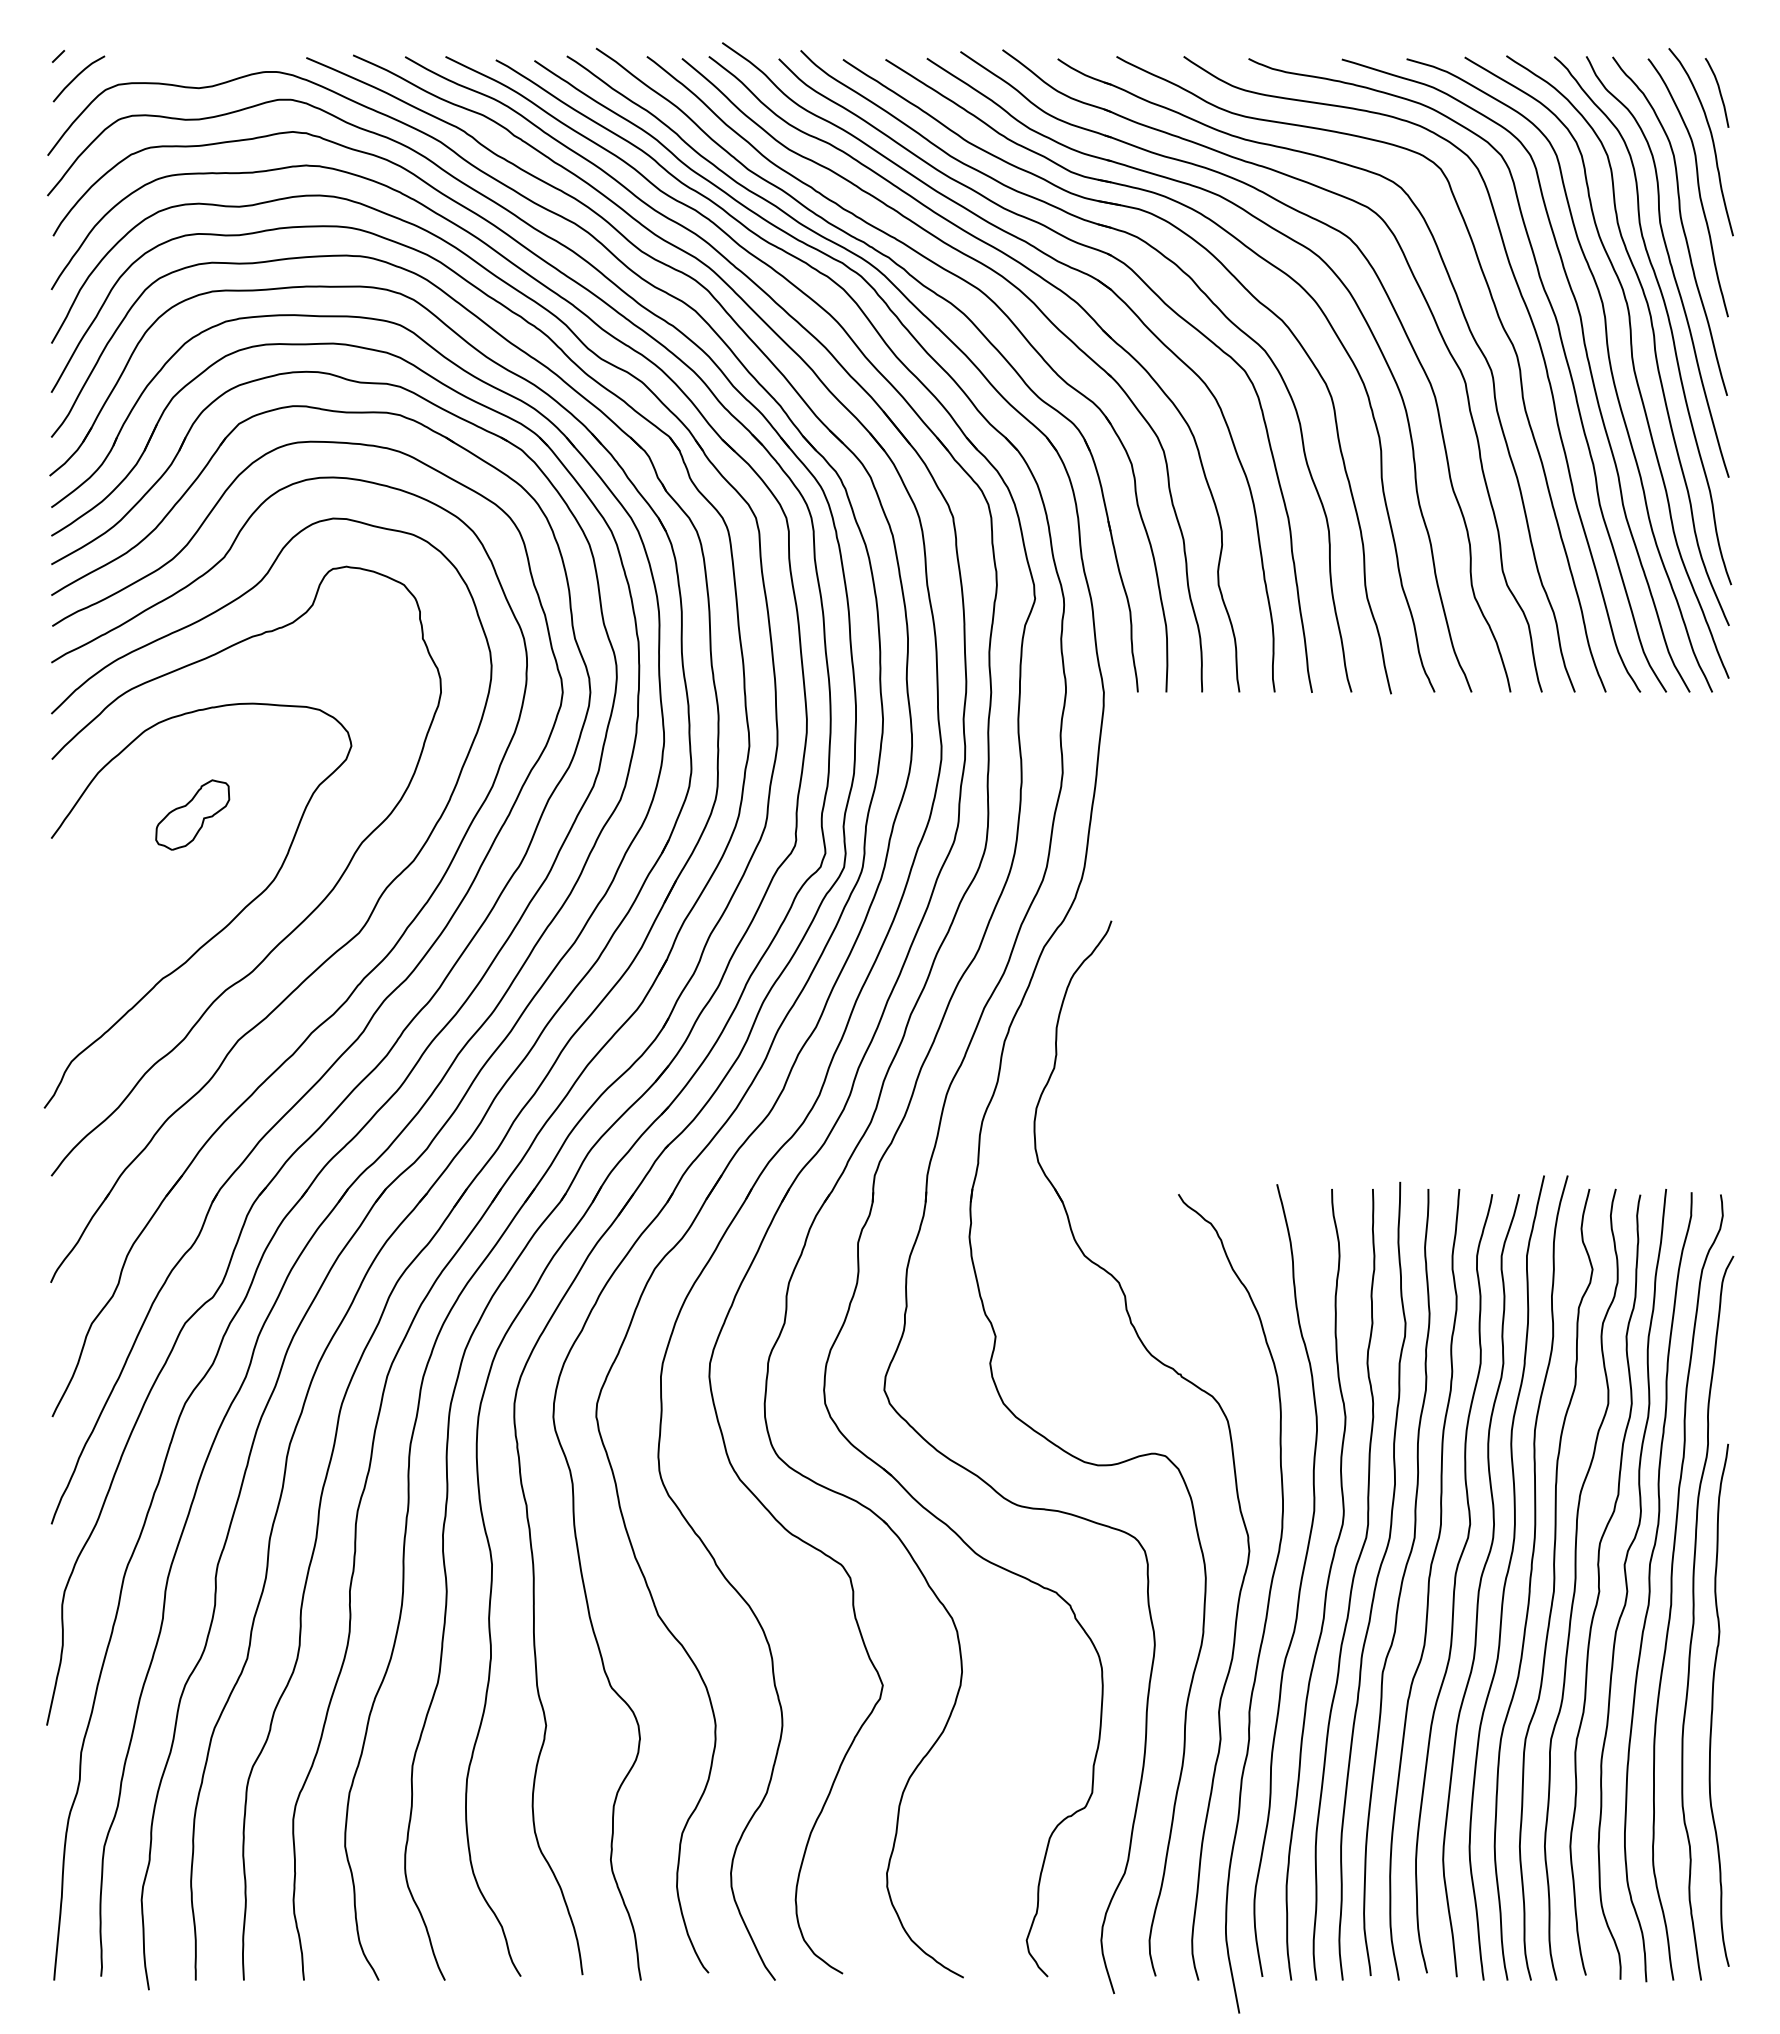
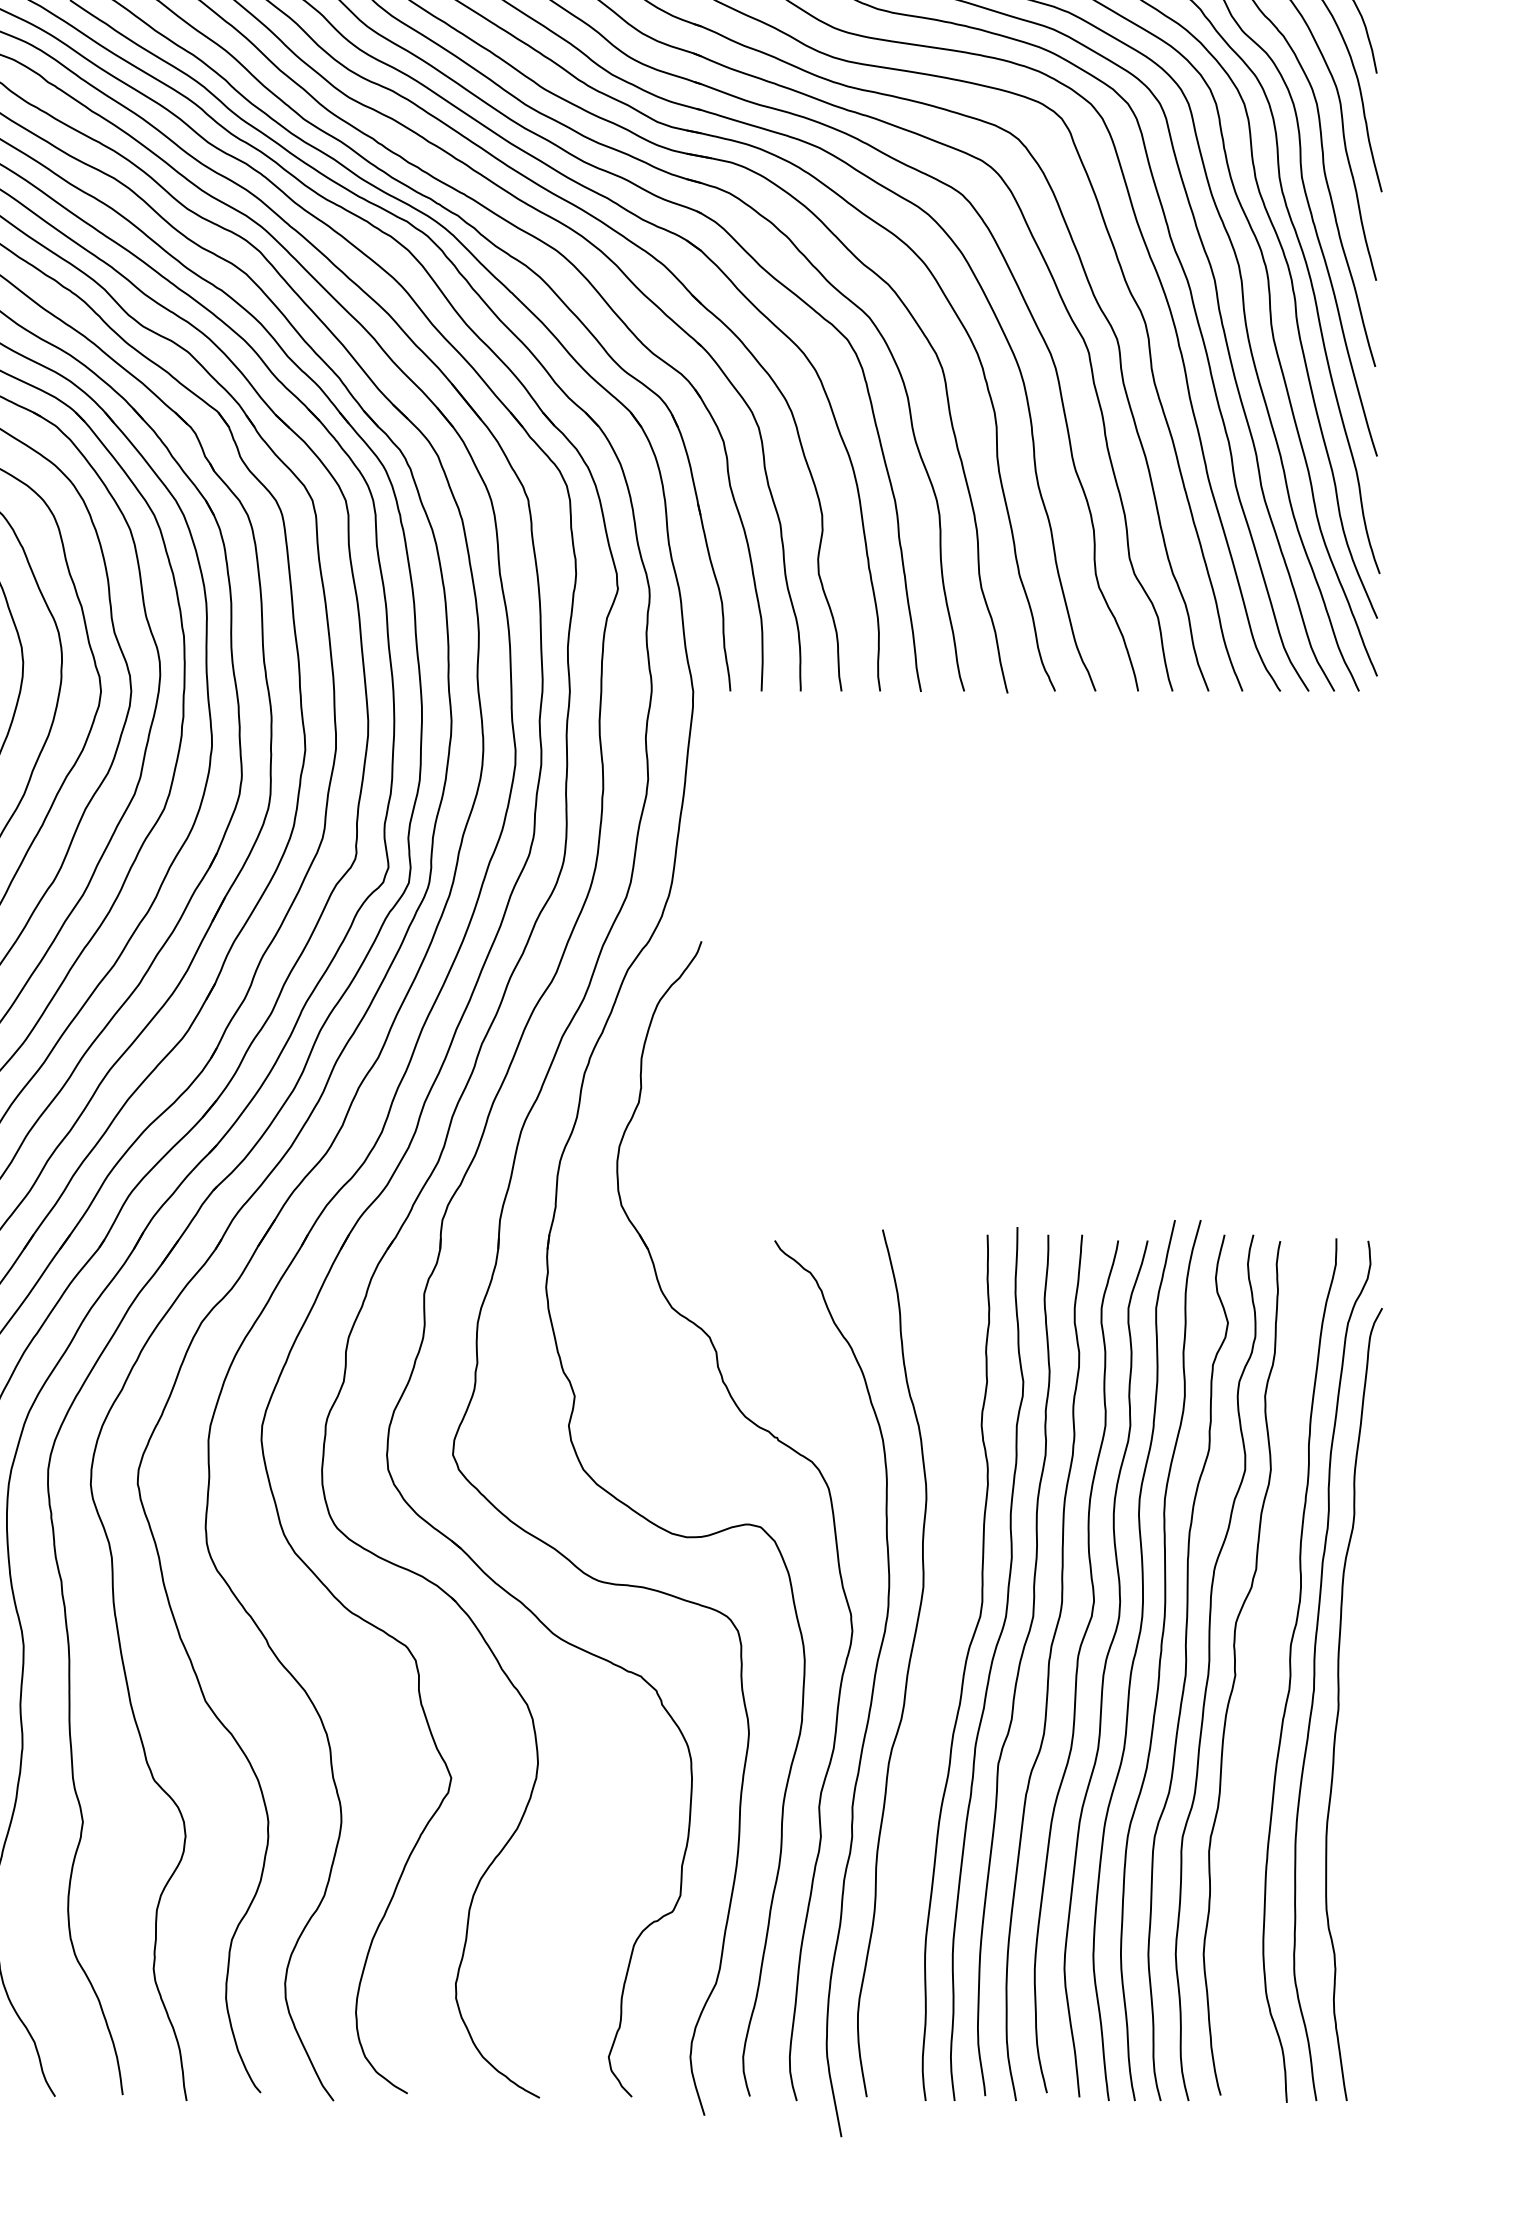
curve: (1326, 1584) -> (936, 1667), removed
curve: (1627, 1584) -> (1266, 1667), removed
curve: (1713, 1704) -> (1360, 1798), removed

